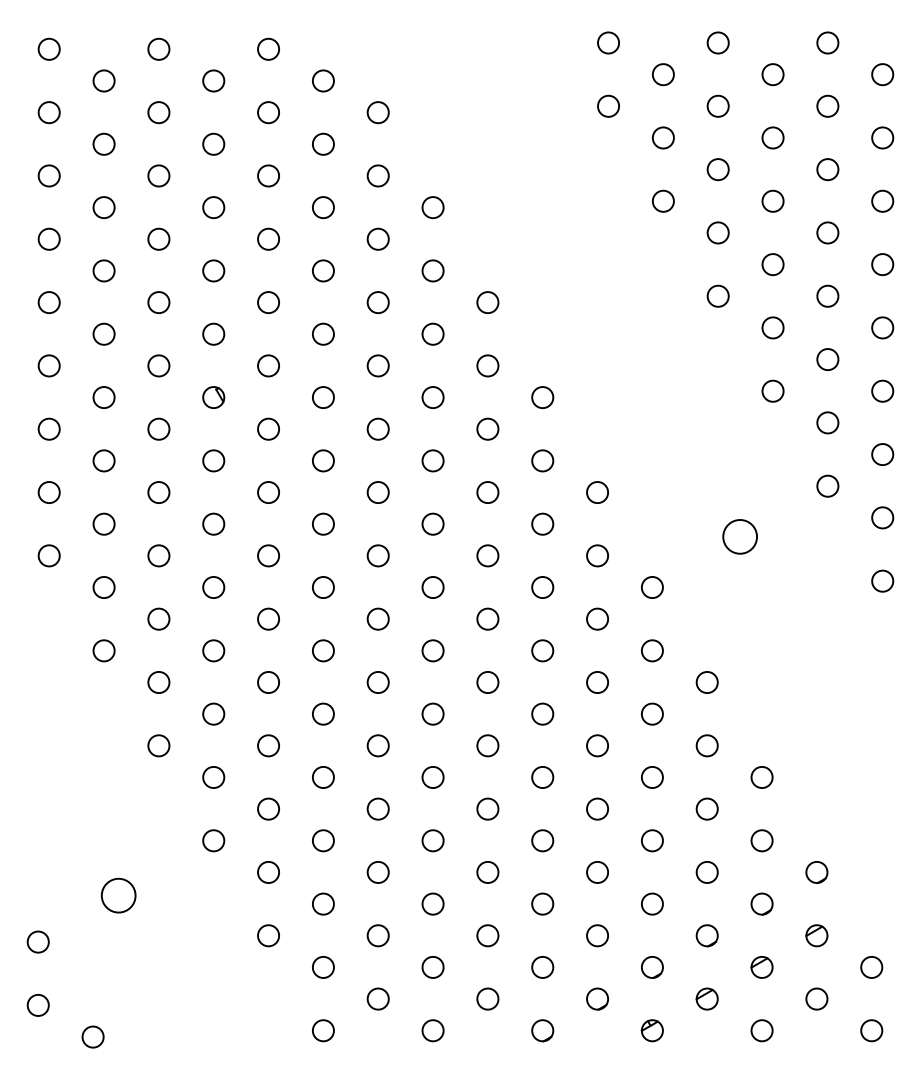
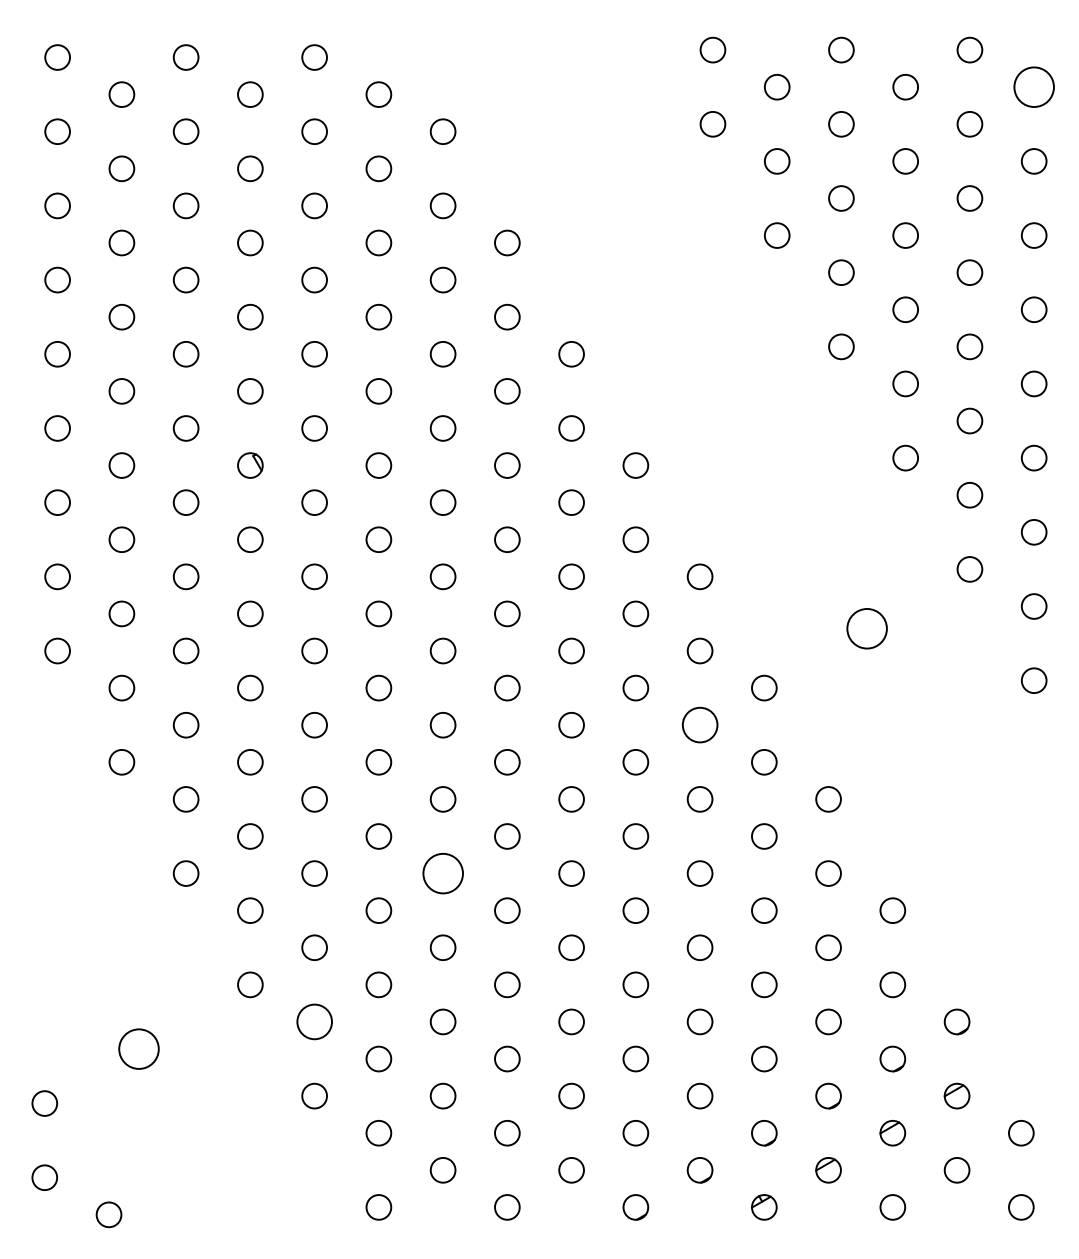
circle: (882, 74) -> (1033, 86), size x1.6
circle: (597, 619) -> (699, 725), size x1.4
circle: (377, 745) -> (442, 873), size x1.6
circle: (268, 872) -> (314, 1021), size x1.4

